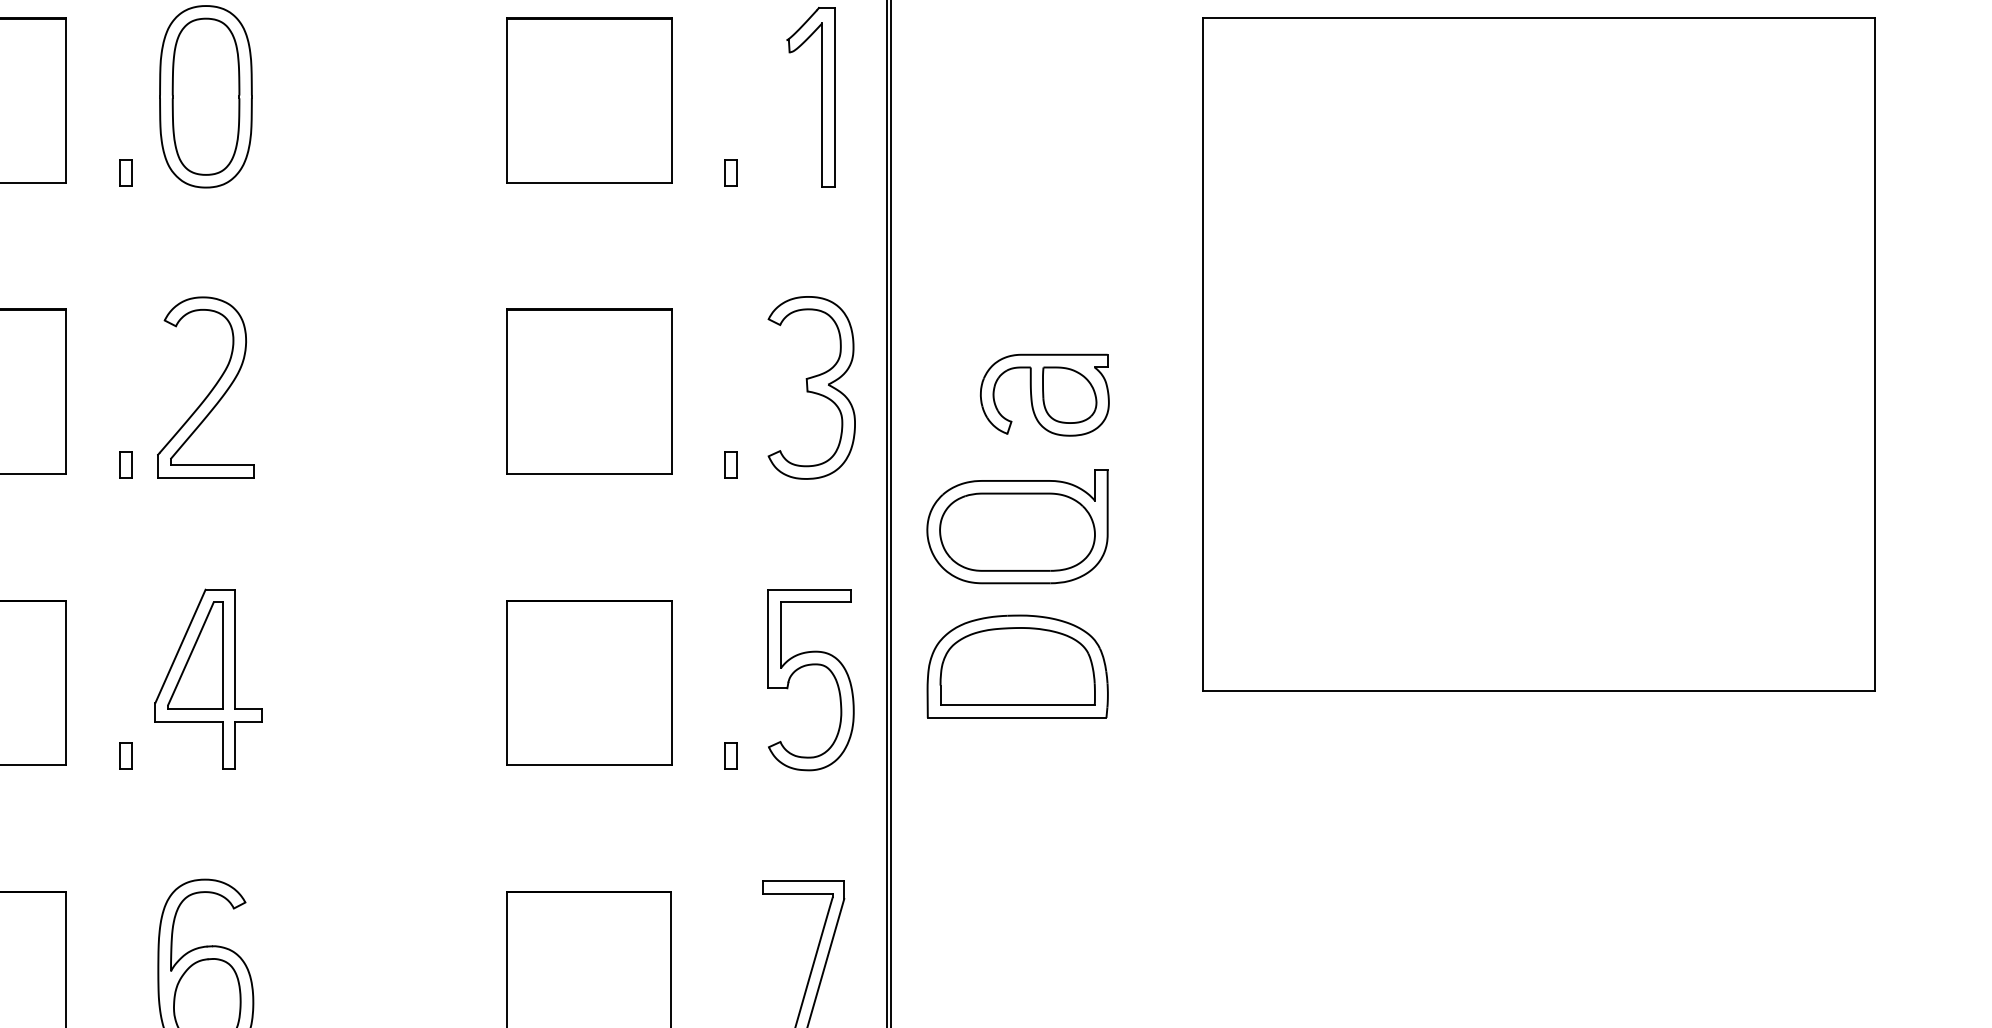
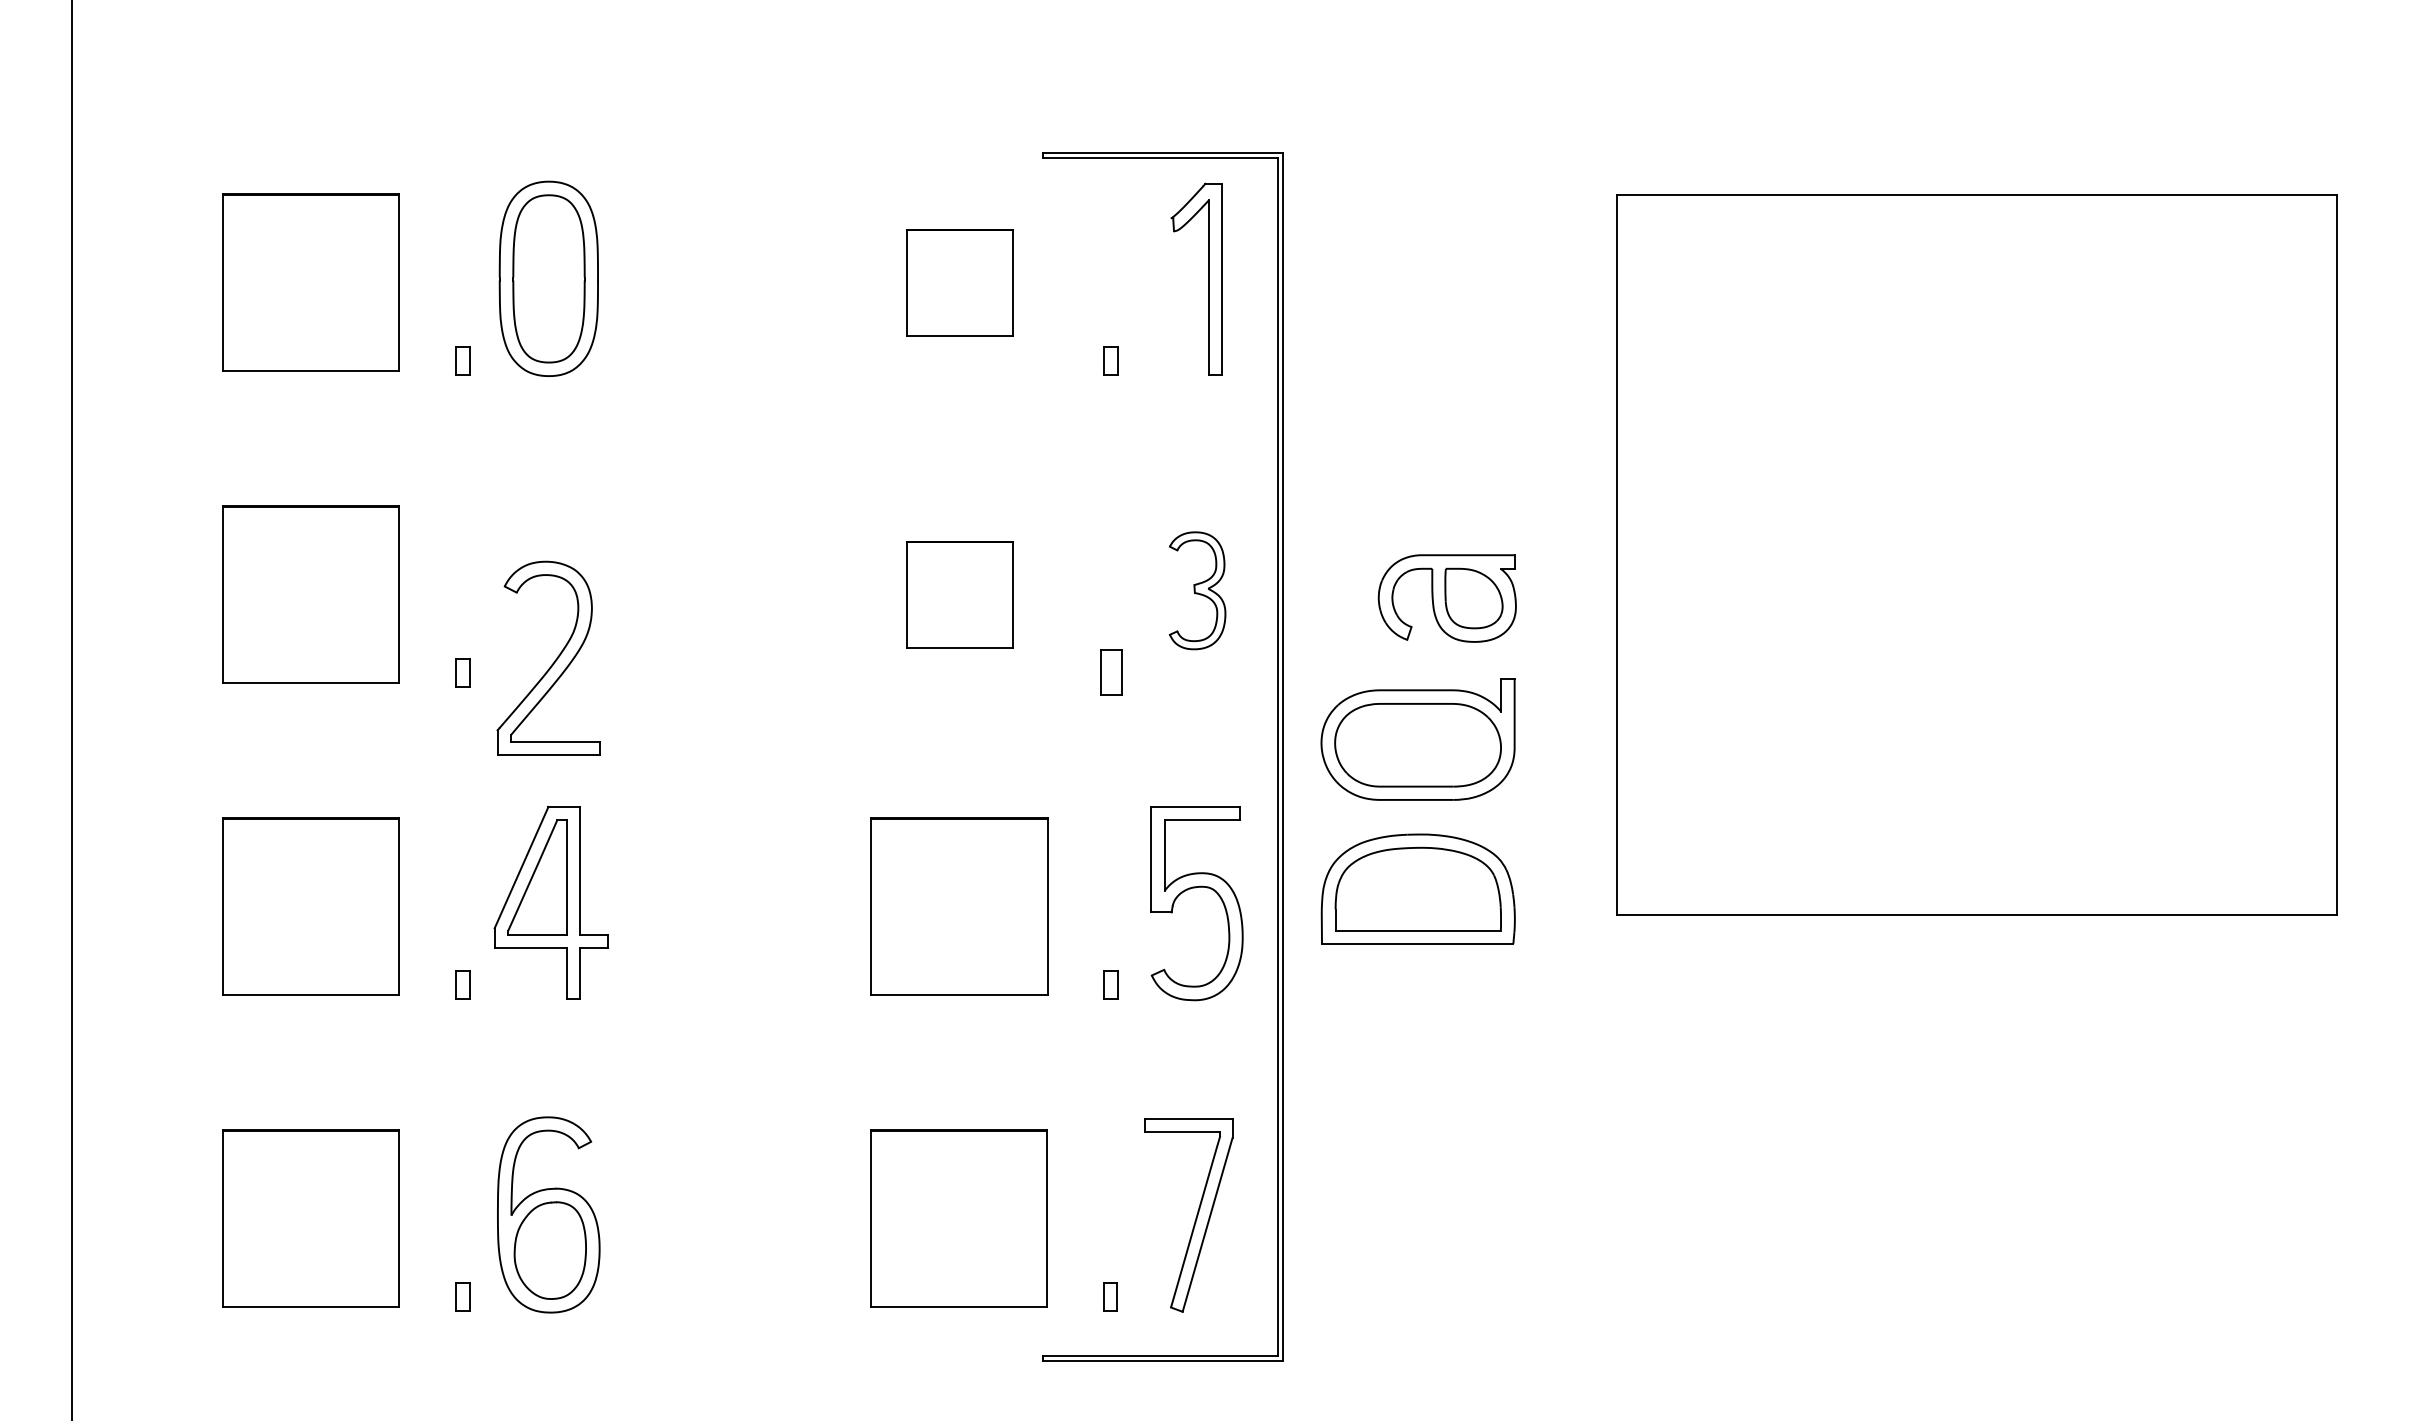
part: (589, 100) -> (959, 282), size x0.6
part: (811, 387) -> (1197, 590), size x0.6
part: (211, 389) -> (554, 660), moved
part: (589, 391) -> (959, 594), size x0.6
part: (730, 464) -> (1110, 672), size x1.6

